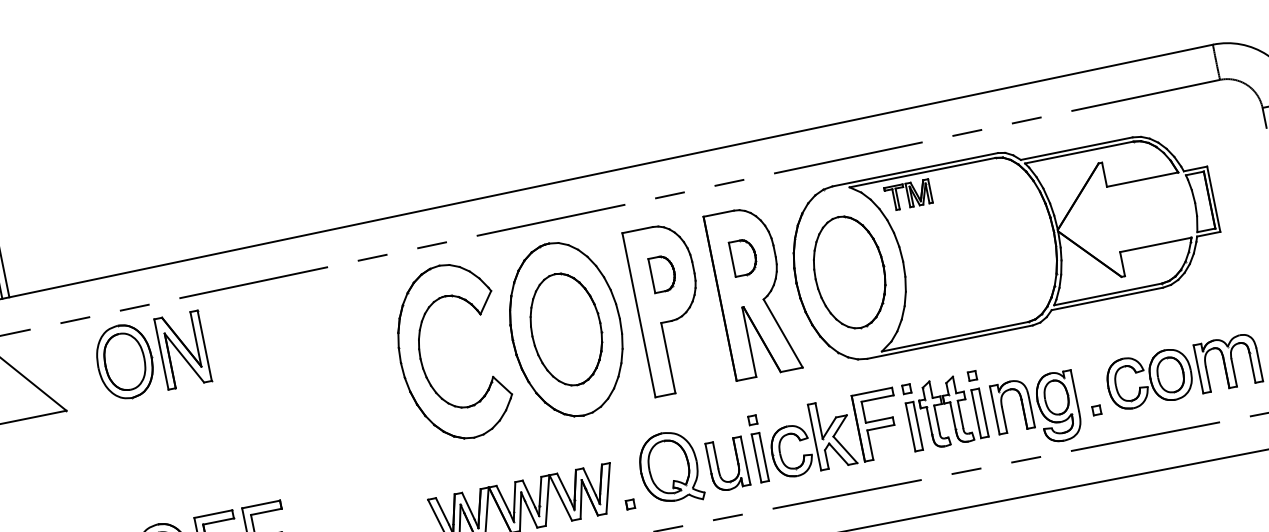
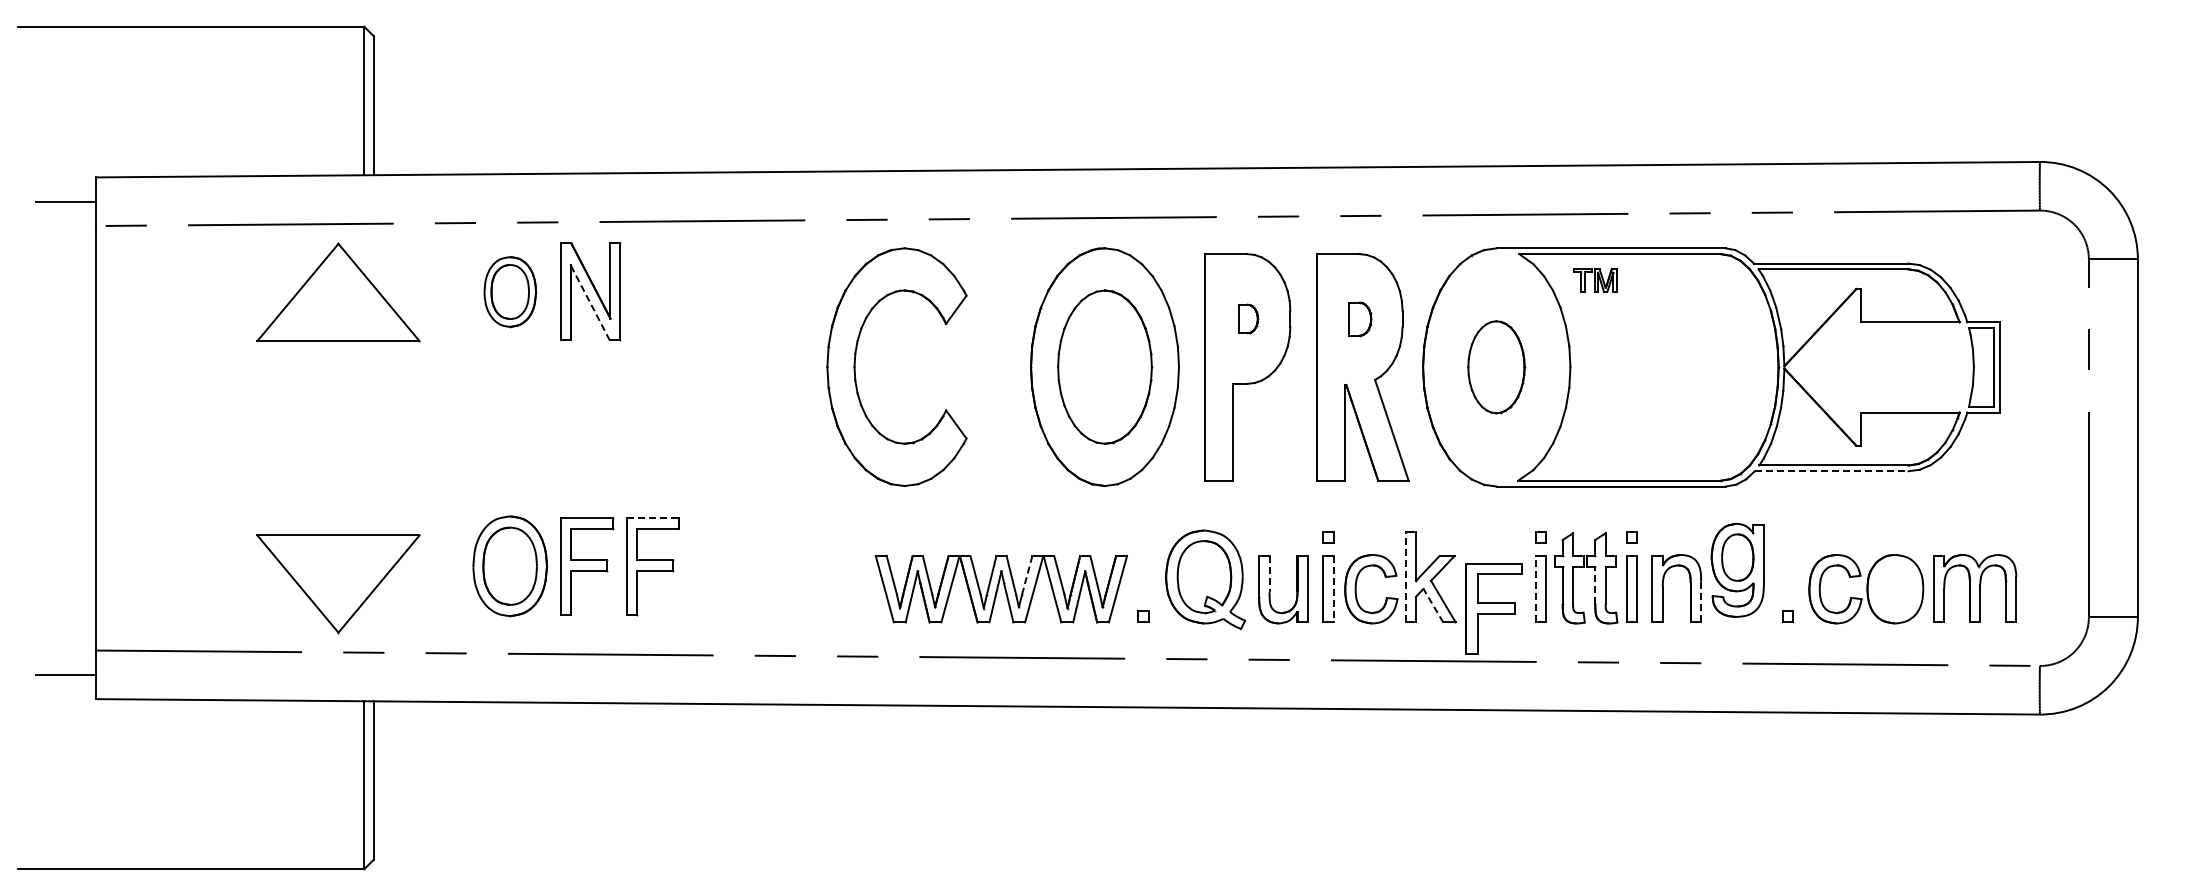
part: (908, 195) -> (1595, 280), size x0.7
part: (743, 257) -> (1359, 319), size x0.7
part: (849, 272) -> (1496, 367), size x0.6
part: (663, 273) -> (1248, 318), size x0.6
line: (1107, 299) -> (1831, 471), solid -> dashed
line: (184, 357) -> (590, 302), solid -> dashed
part: (421, 358) -> (855, 366), moved
part: (125, 362) -> (510, 292), size x0.7
part: (1170, 375) -> (1895, 589), removed
part: (1058, 406) -> (1737, 570), moved
line: (1032, 412) -> (1701, 602), solid -> dashed
line: (953, 416) -> (1595, 585), solid -> dashed
part: (878, 424) -> (1493, 608), moved
line: (910, 426) -> (1535, 588), solid -> dashed
line: (814, 437) -> (1405, 576), solid -> dashed
line: (838, 454) -> (1433, 605), solid -> dashed
line: (715, 455) -> (1269, 574), solid -> dashed
line: (764, 457) -> (1333, 589), solid -> dashed
line: (540, 491) -> (1027, 575), solid -> dashed
line: (261, 504) -> (653, 517), solid -> dashed

